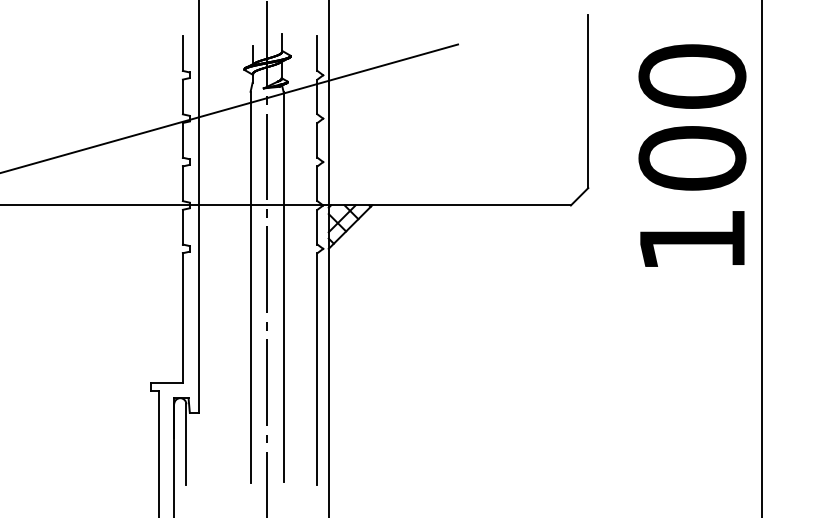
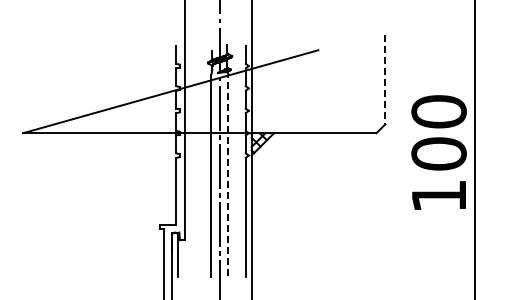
line: (588, 101) -> (385, 79), solid -> dashed
text: (691, 155) -> (438, 152), moved
line: (283, 287) -> (228, 175), solid -> dashed

